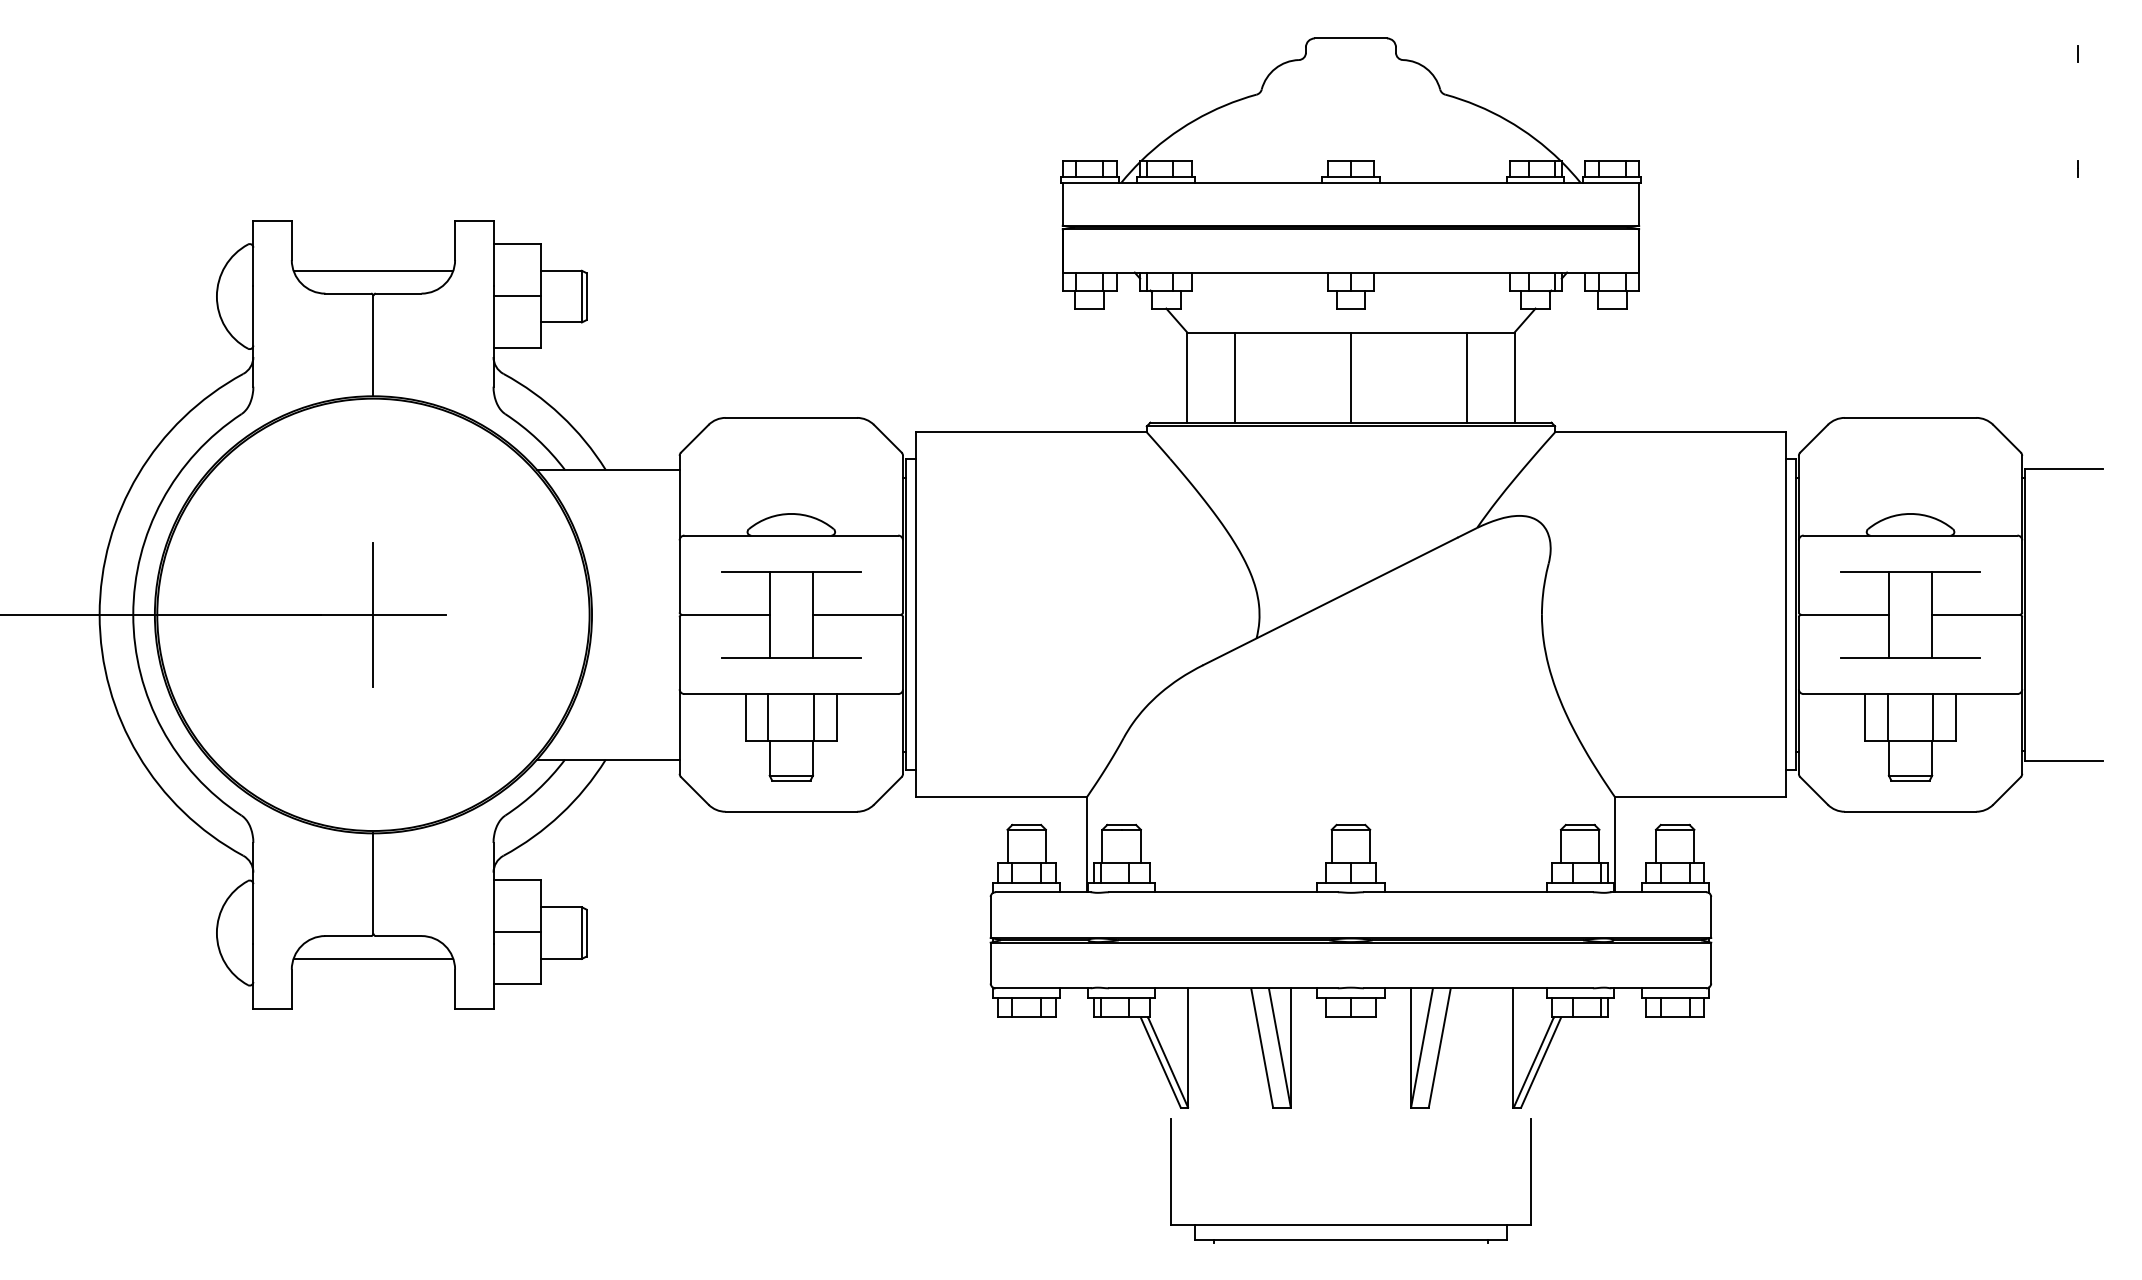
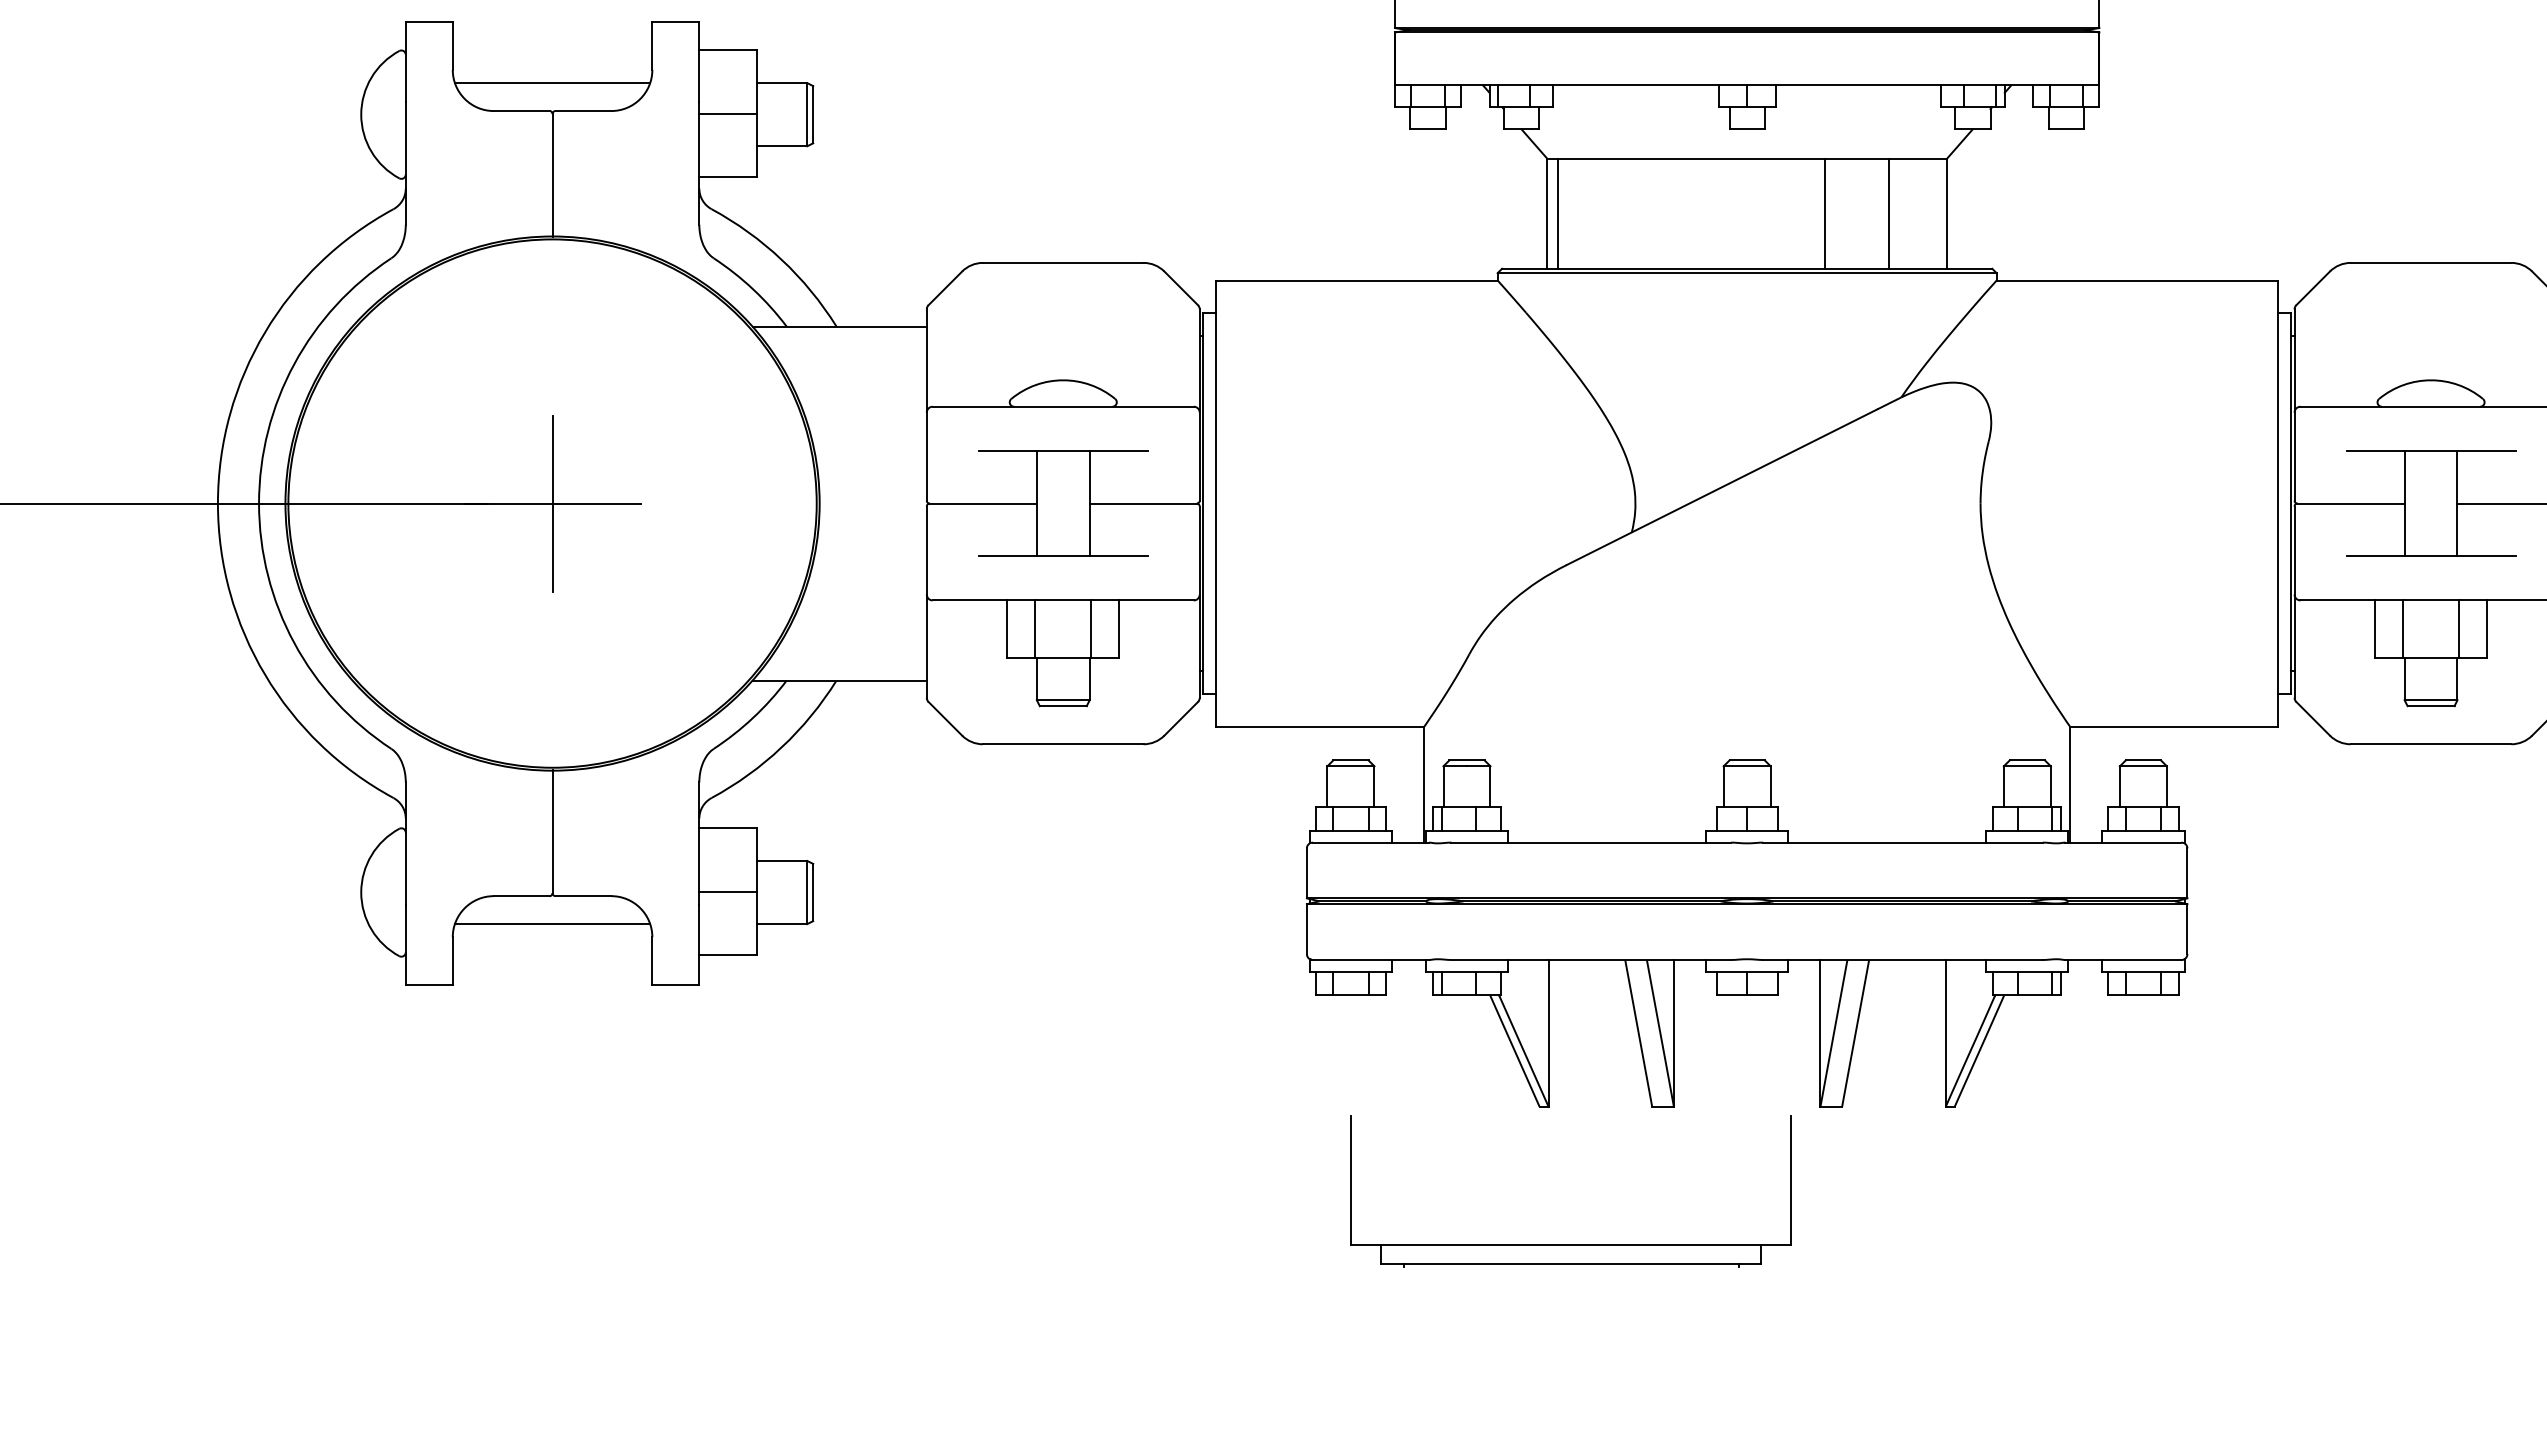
line: (1235, 377) -> (1558, 213), moved
line: (1350, 377) -> (1824, 213), moved
part: (1350, 1224) -> (1570, 1244), moved

